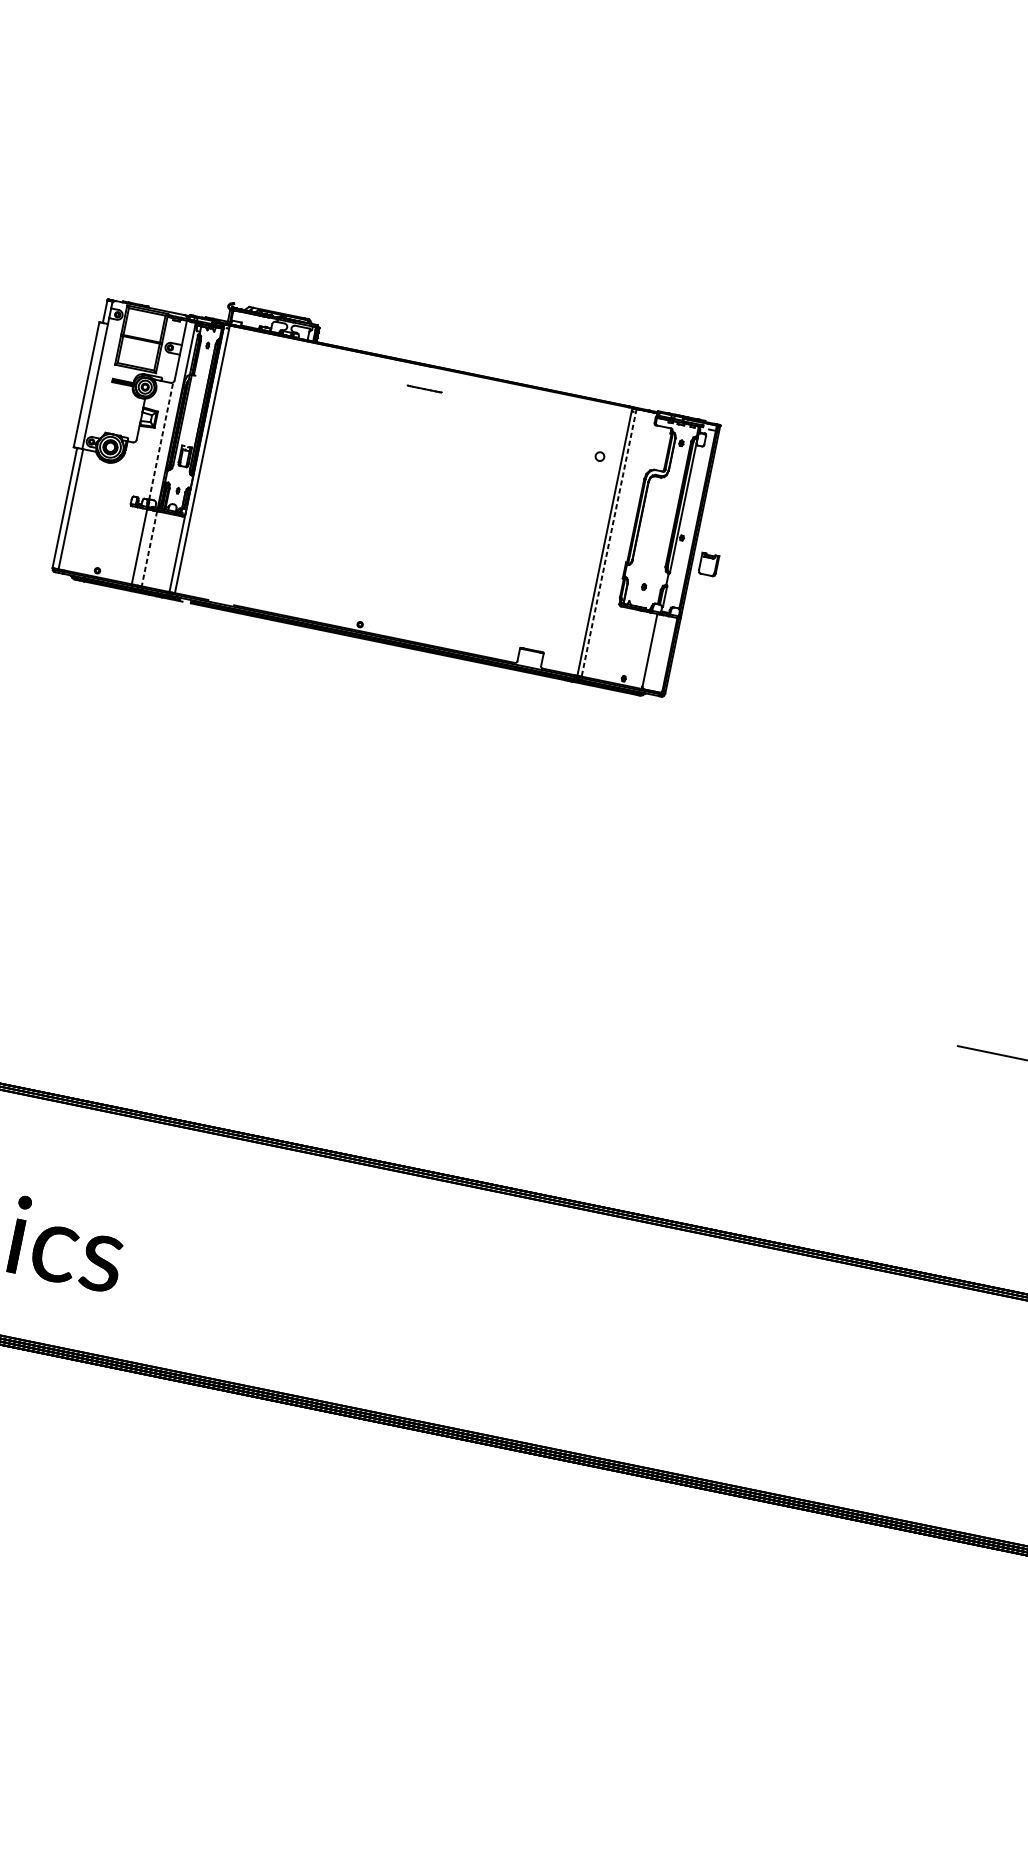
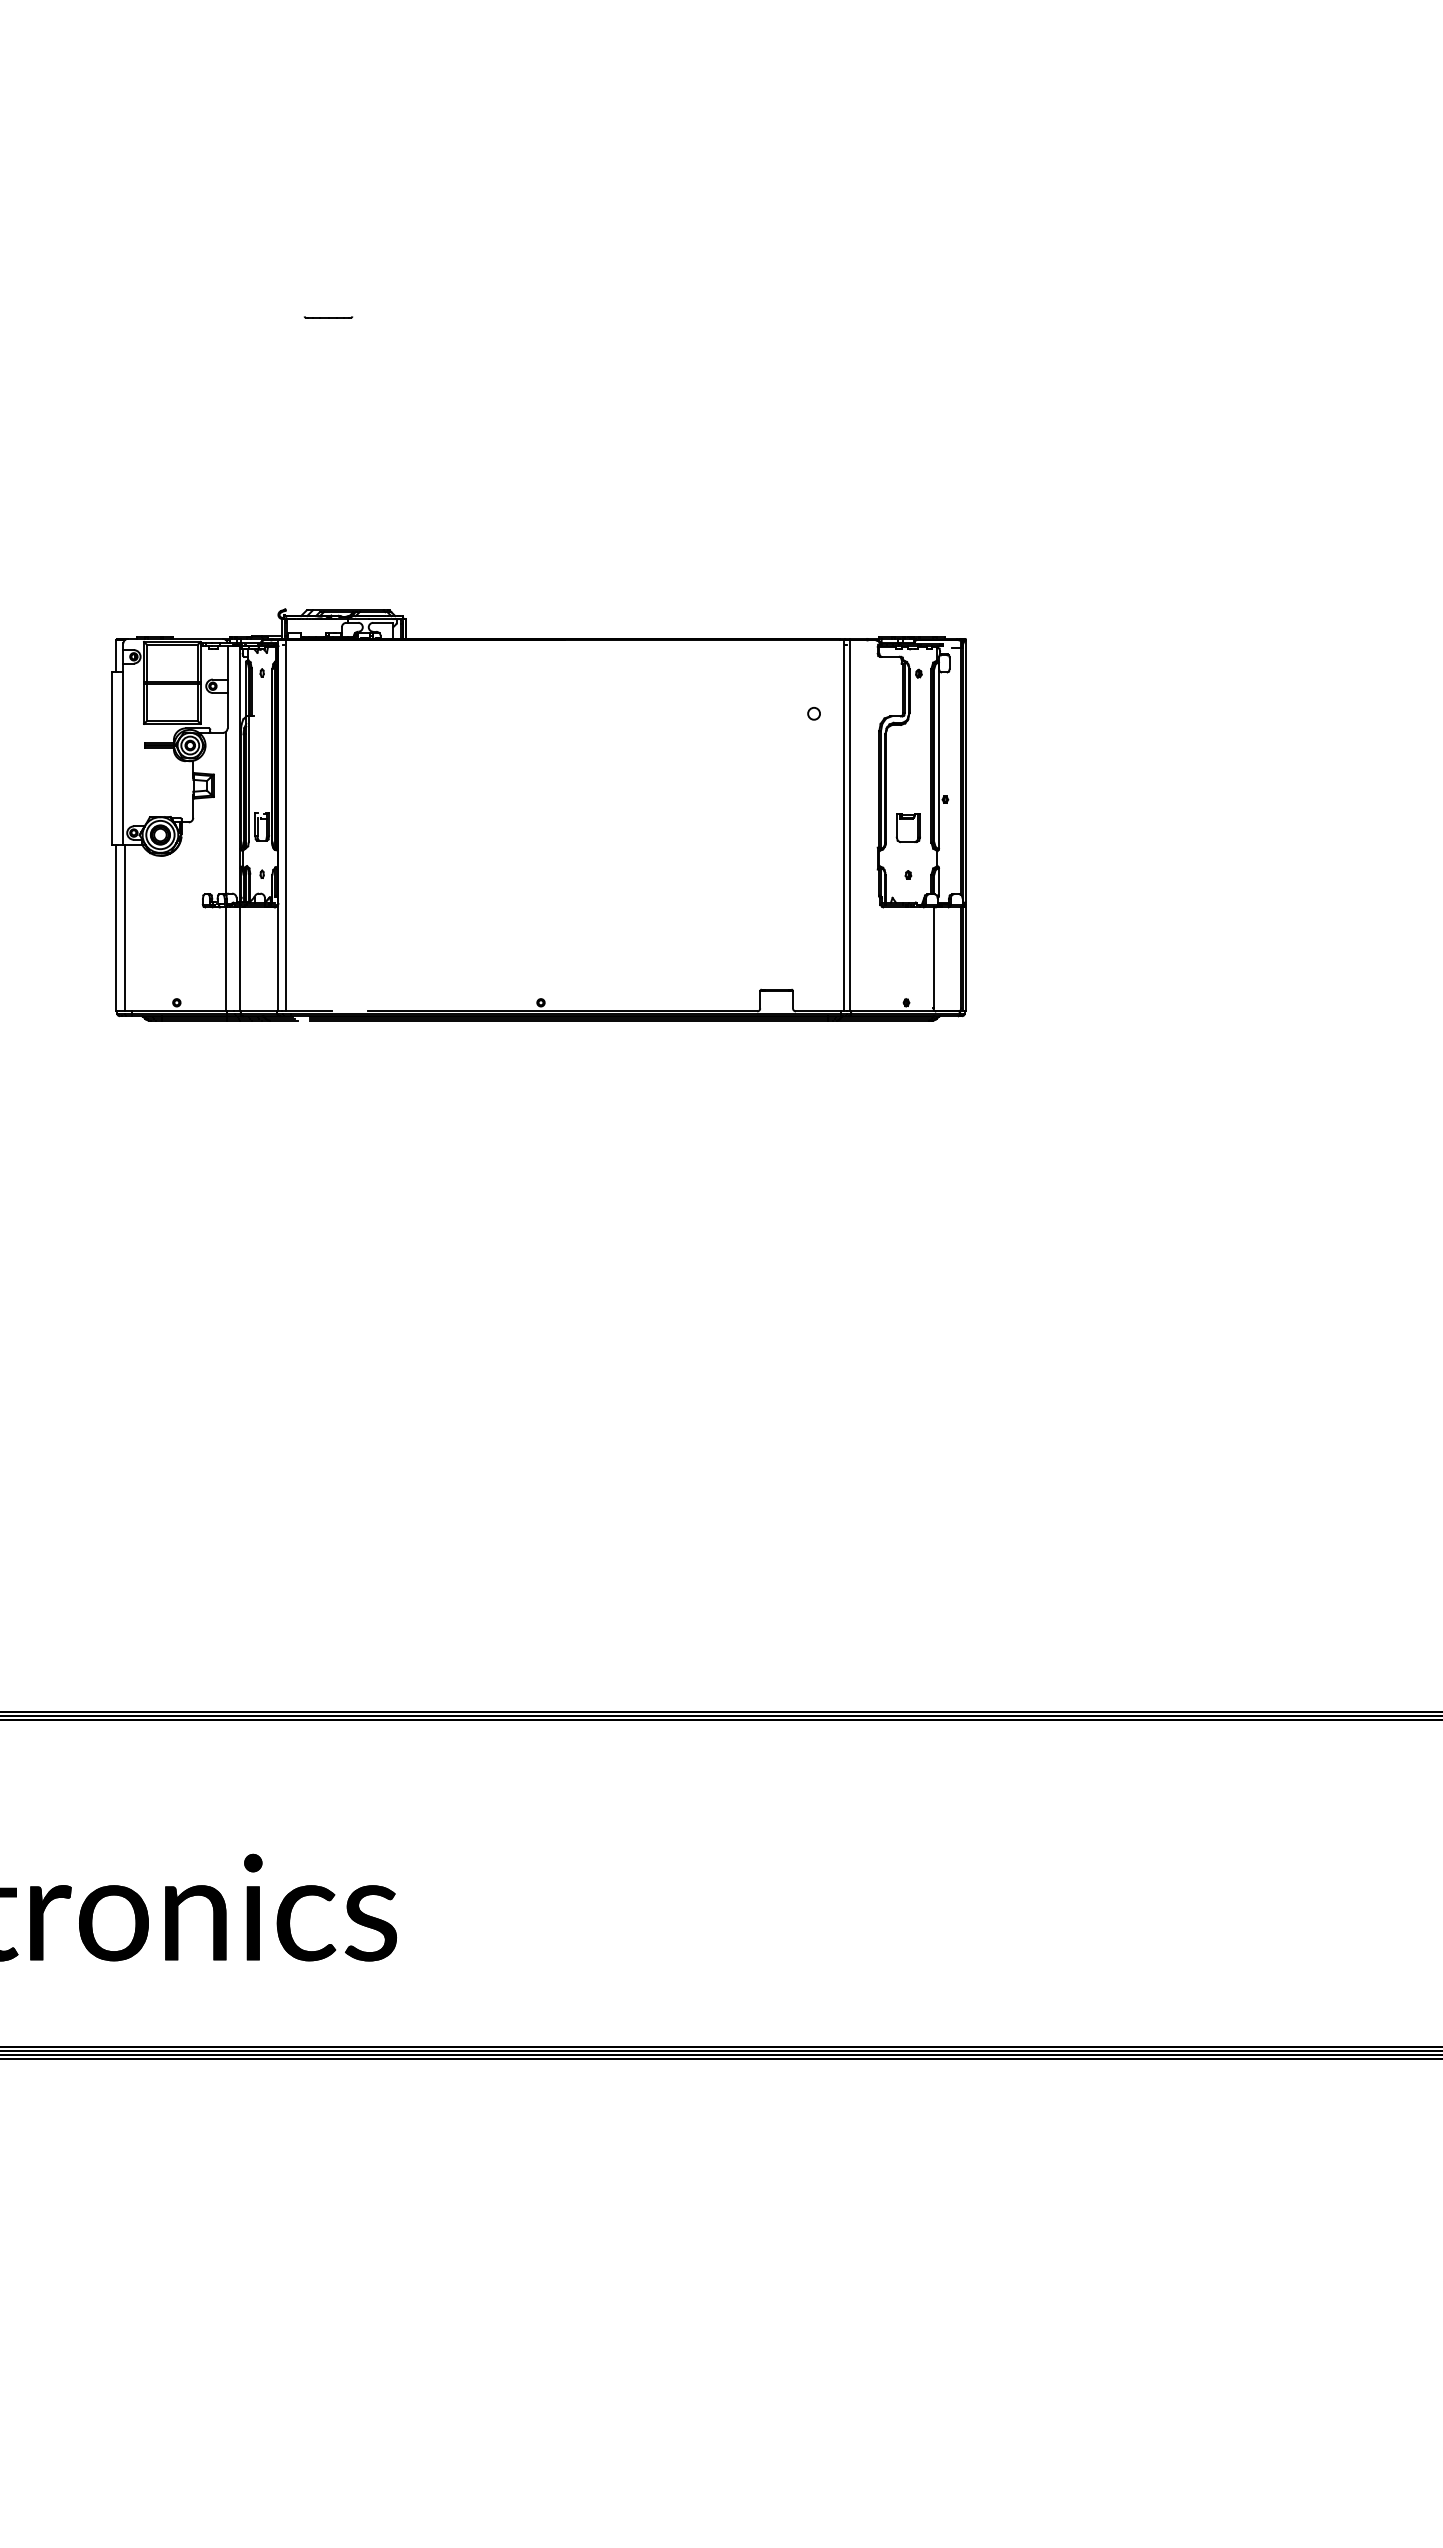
line: (424, 388) -> (328, 317), moved
line: (161, 440) -> (226, 812), dashed -> solid
line: (608, 542) -> (849, 825), dashed -> solid
line: (149, 548) -> (240, 959), dashed -> solid
part: (708, 565) -> (907, 828), moved

